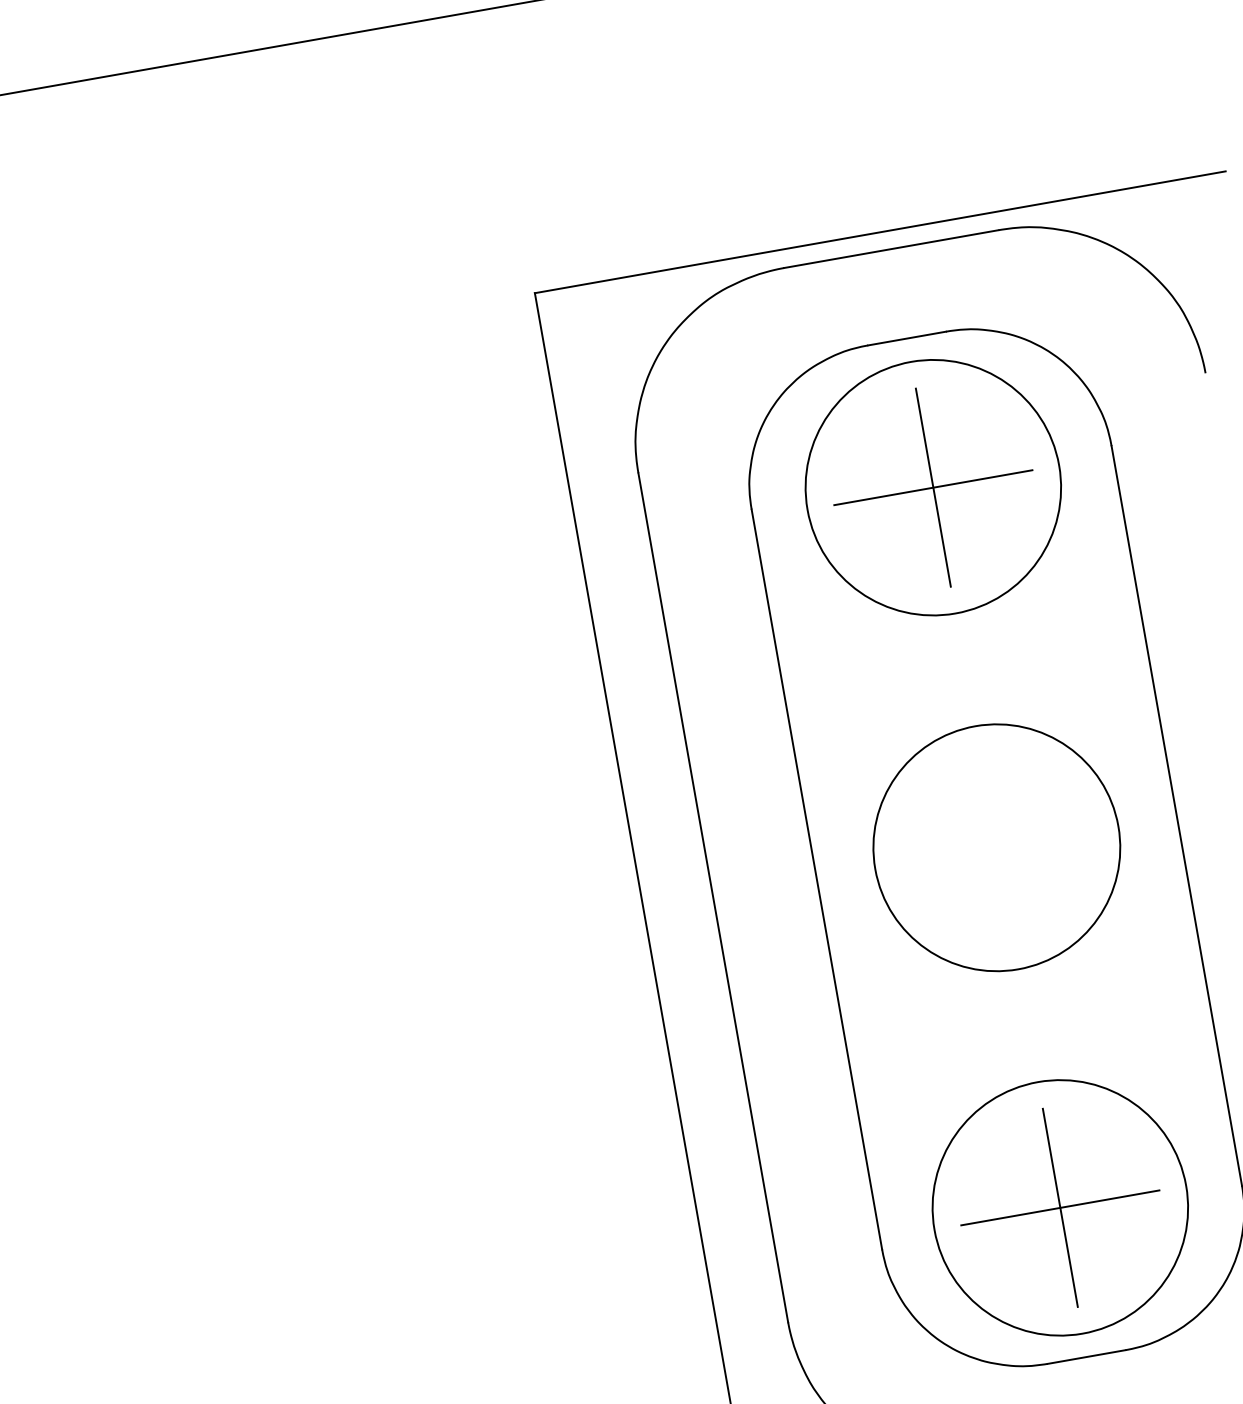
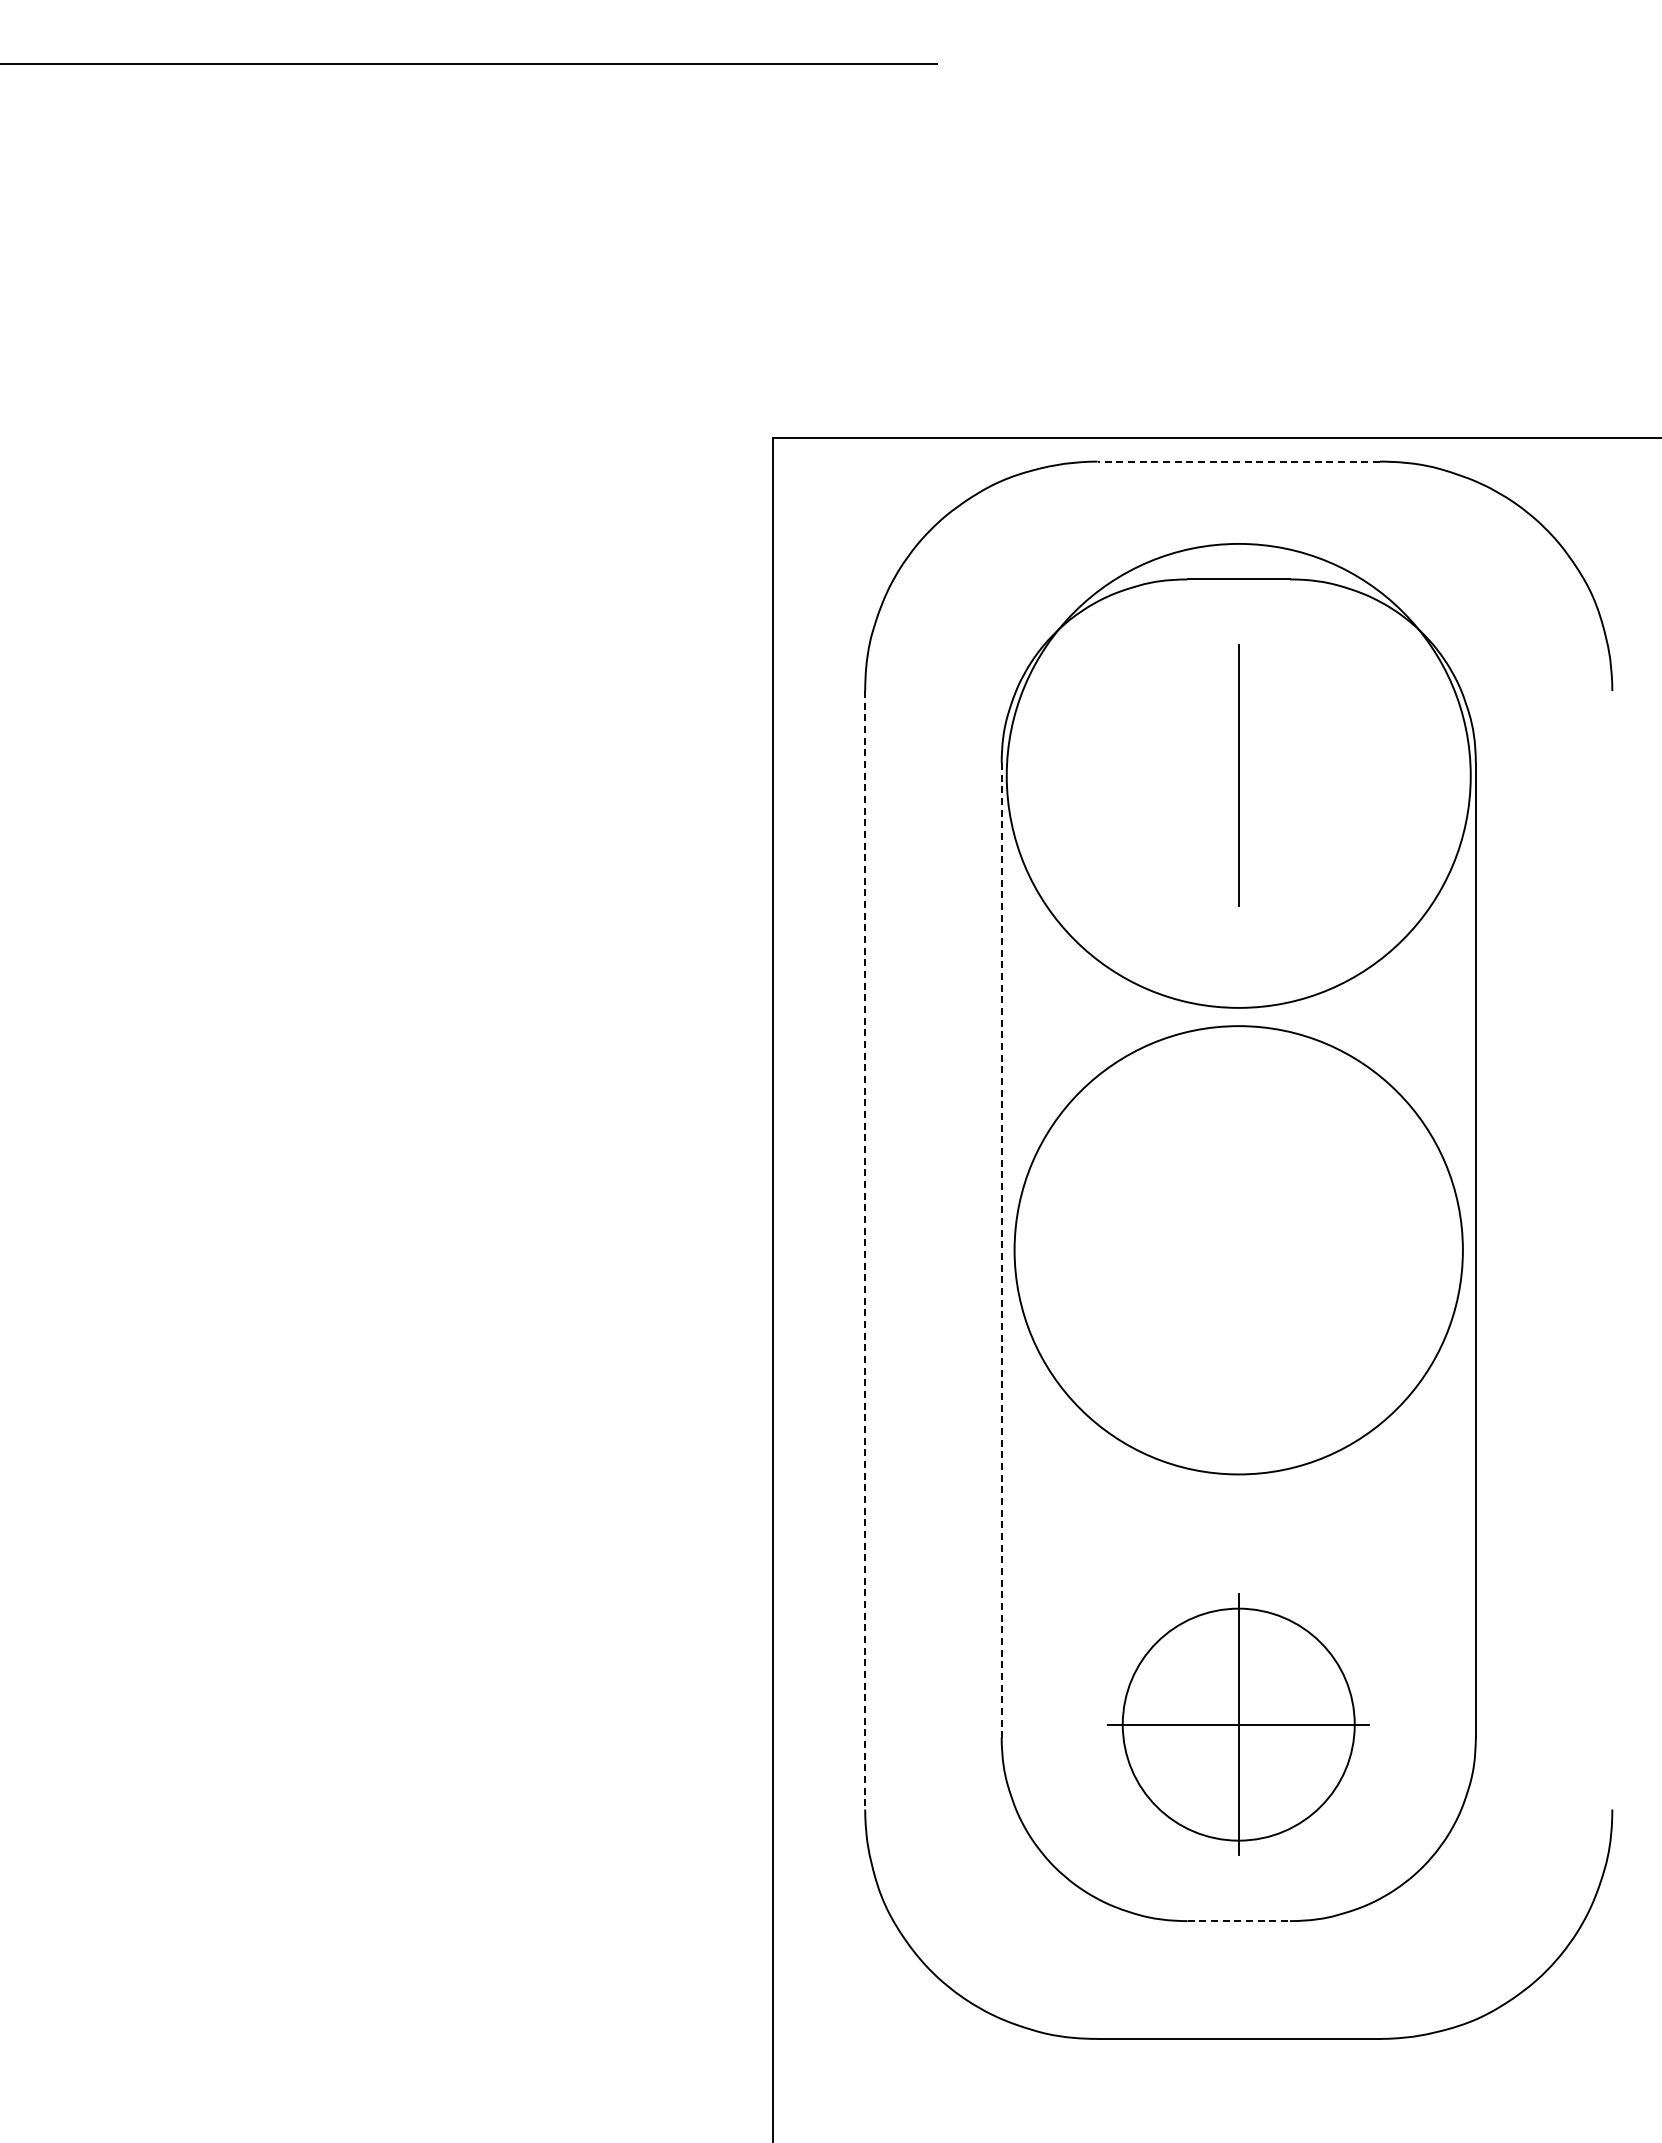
line: (891, 249) -> (1238, 461), solid -> dashed
circle: (933, 487) -> (1238, 775), size x1.4
line: (933, 487) -> (1238, 775), removed
circle: (996, 847) -> (1238, 1250), size x1.4
line: (816, 879) -> (1001, 1250), solid -> dashed
line: (713, 897) -> (865, 1250), solid -> dashed
circle: (1060, 1207) -> (1238, 1724), size x0.7
line: (1087, 1357) -> (1239, 1921), solid -> dashed

